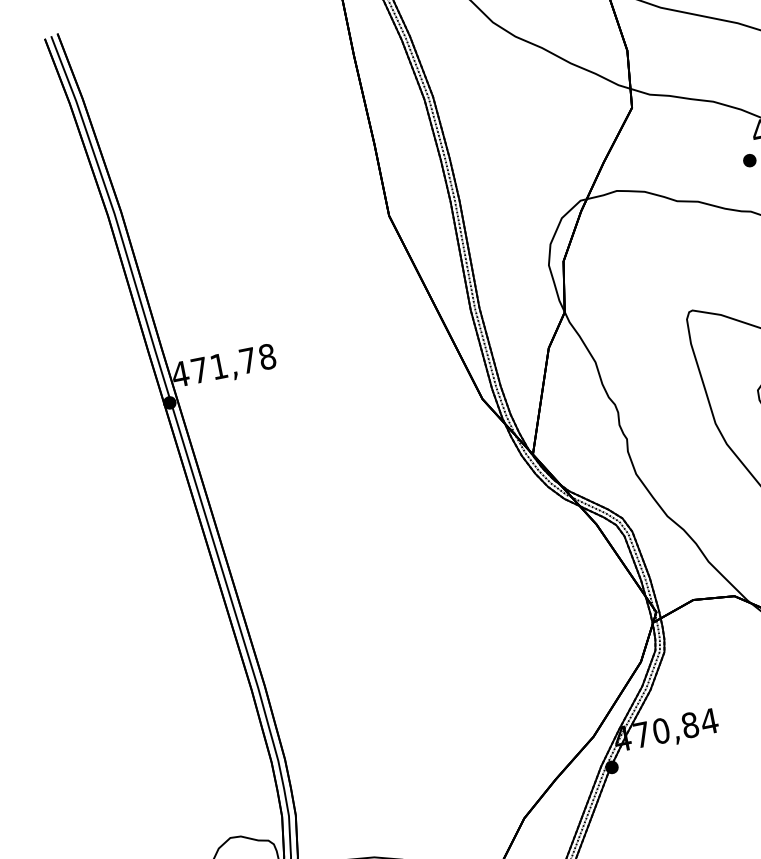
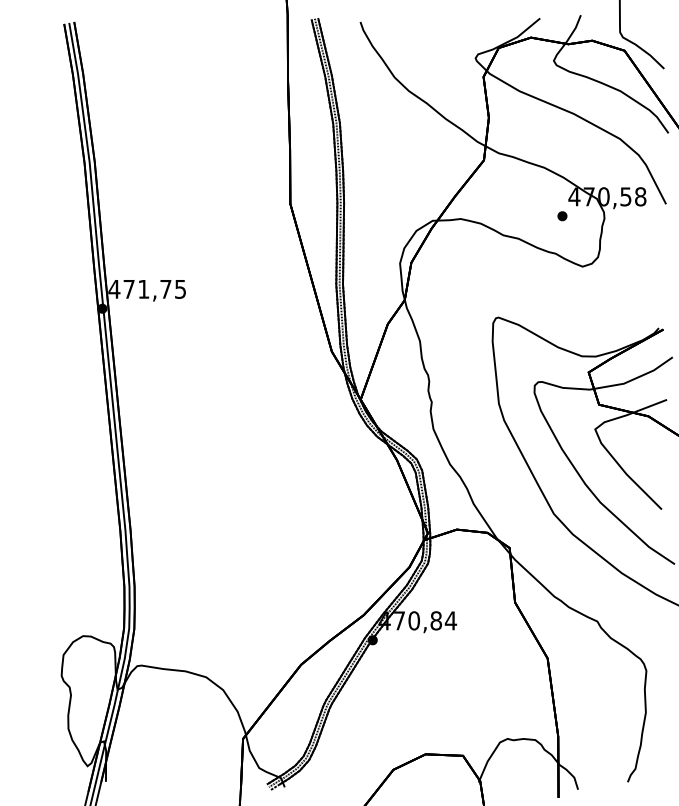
text: (267, 355) -> (180, 288), 471,78 -> 471,75

